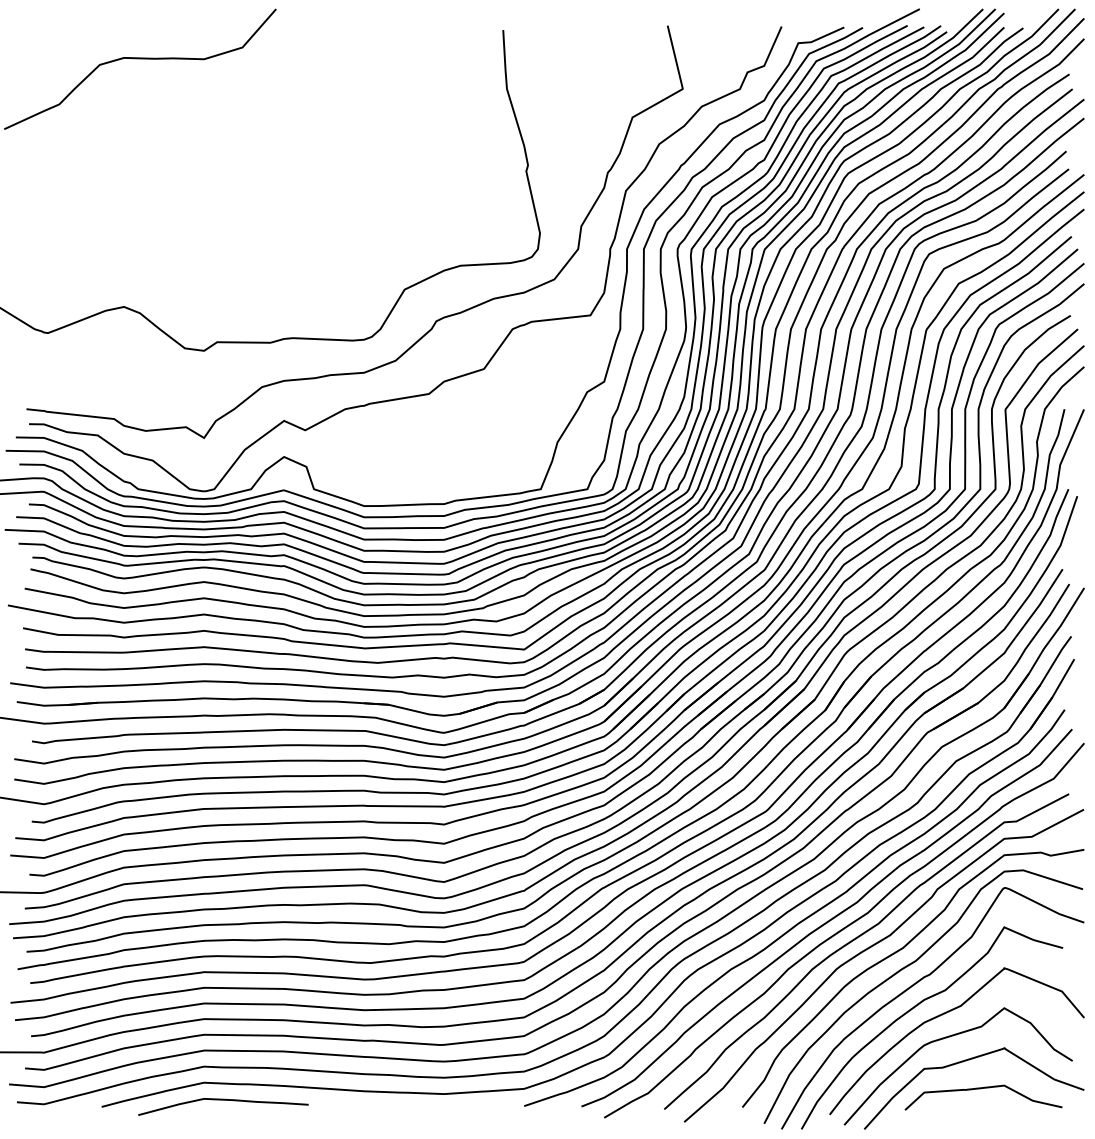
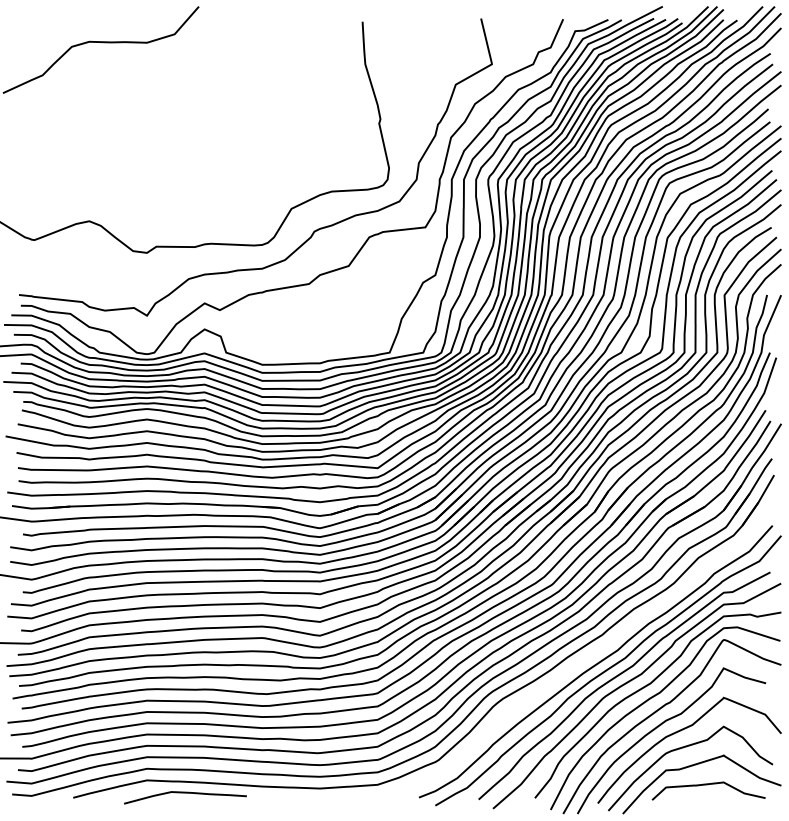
curve: (802, 919) -> (578, 662), removed
curve: (223, 1100) -> (185, 793), moved

